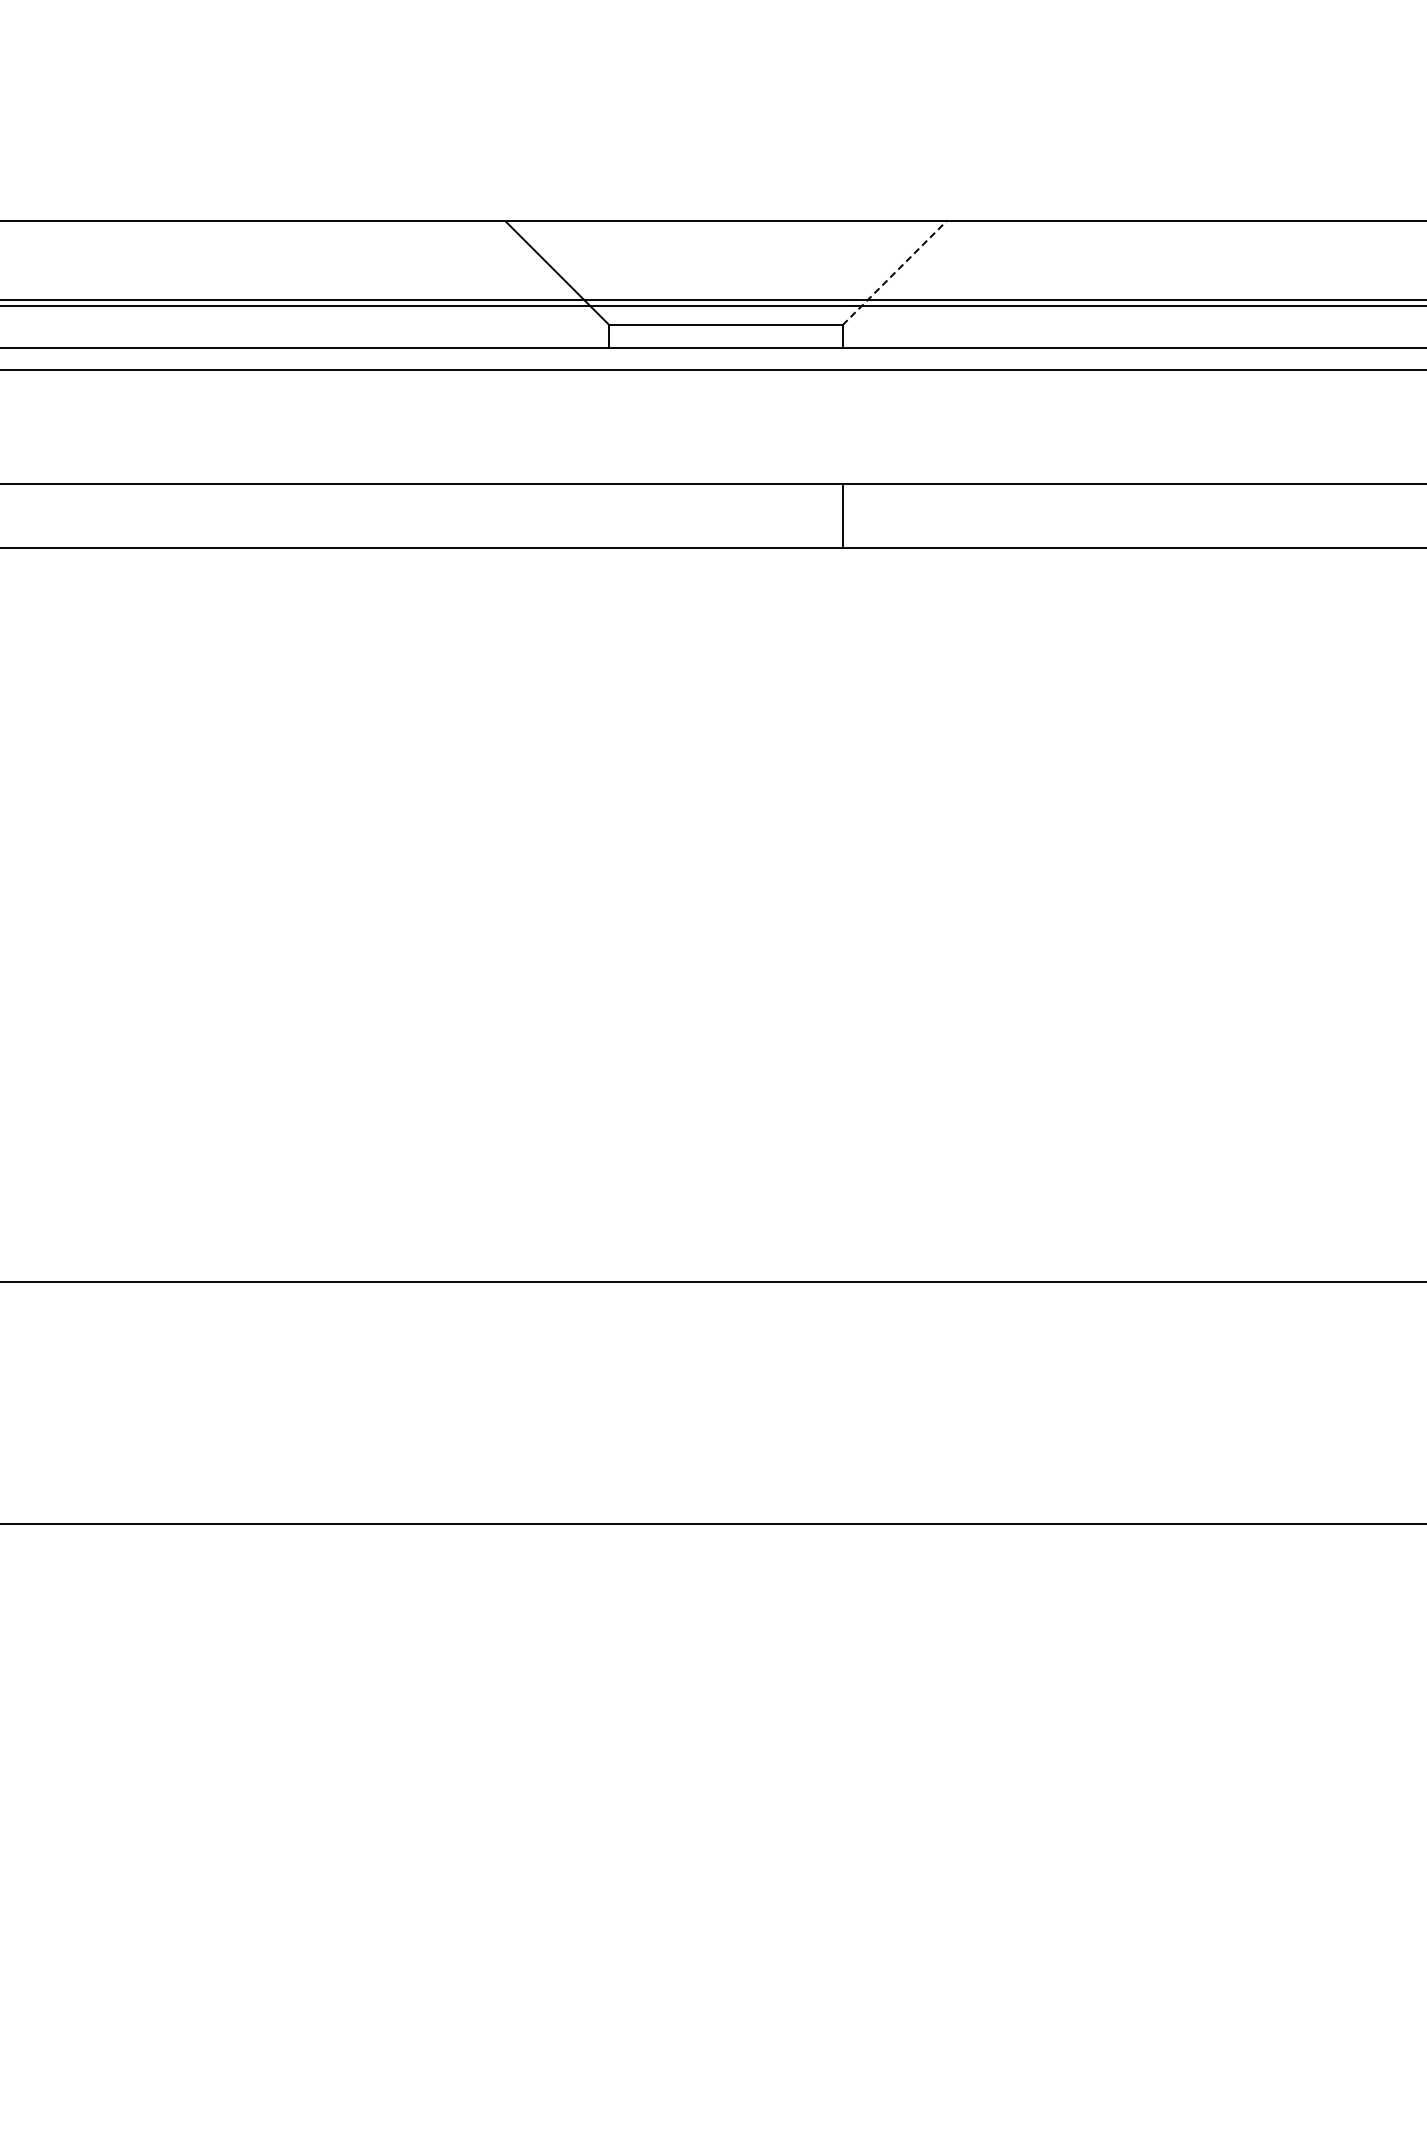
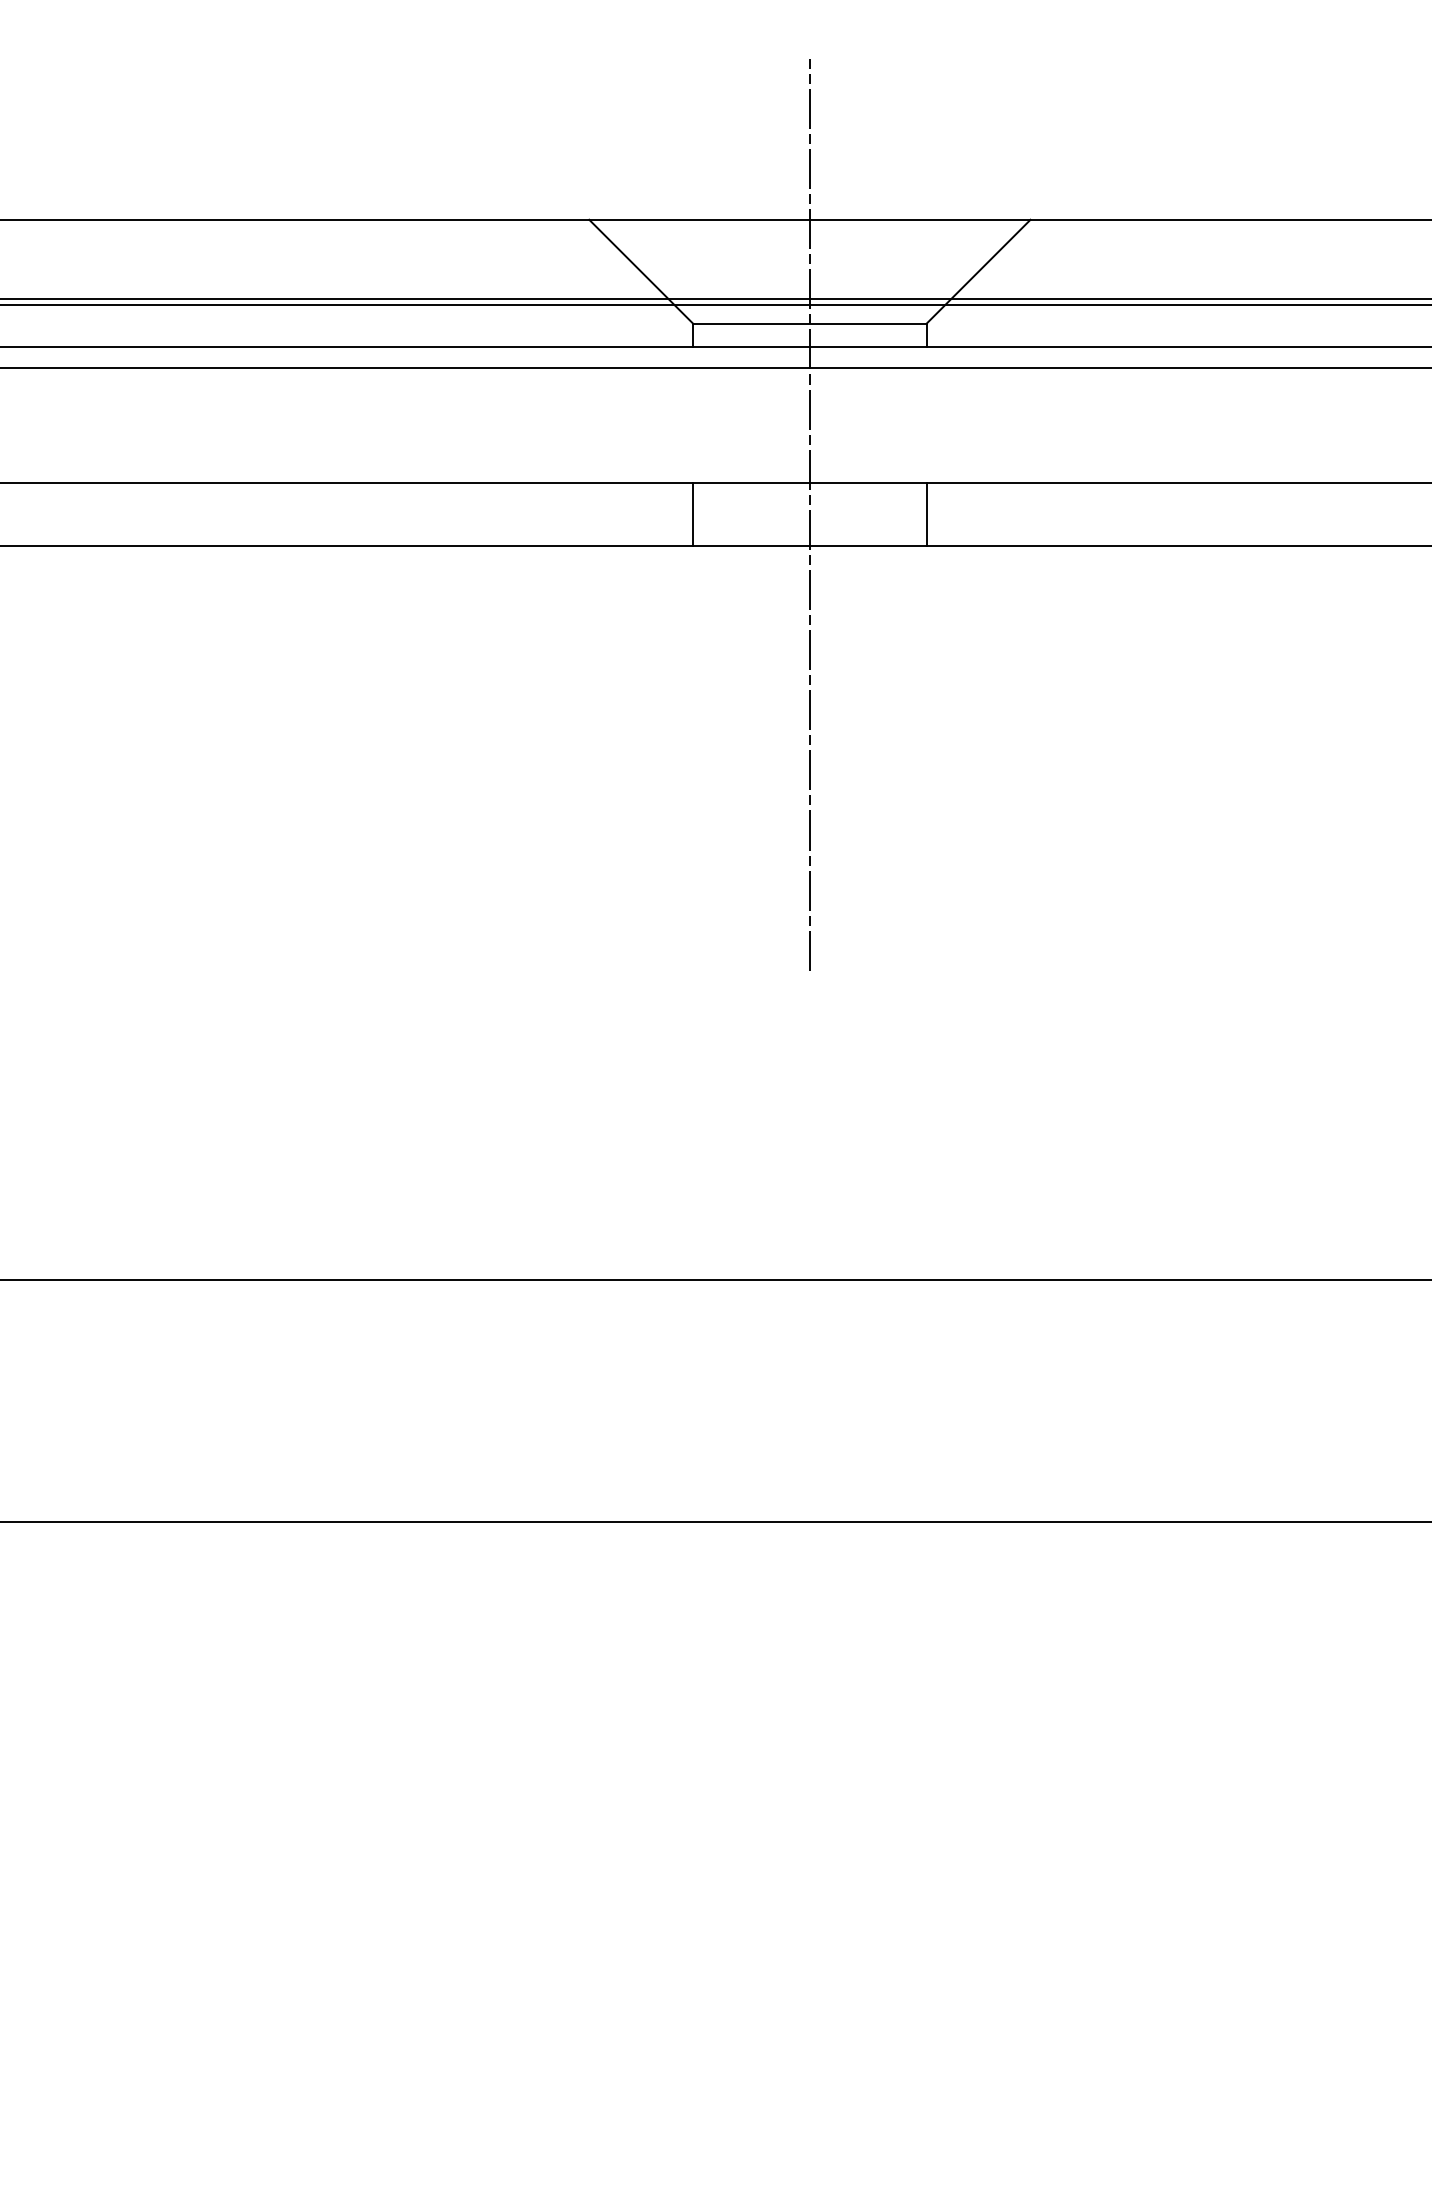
line: (894, 272) -> (978, 271), dashed -> solid
line: (609, 515) -> (693, 514), added
line: (725, 515) -> (809, 514), added

